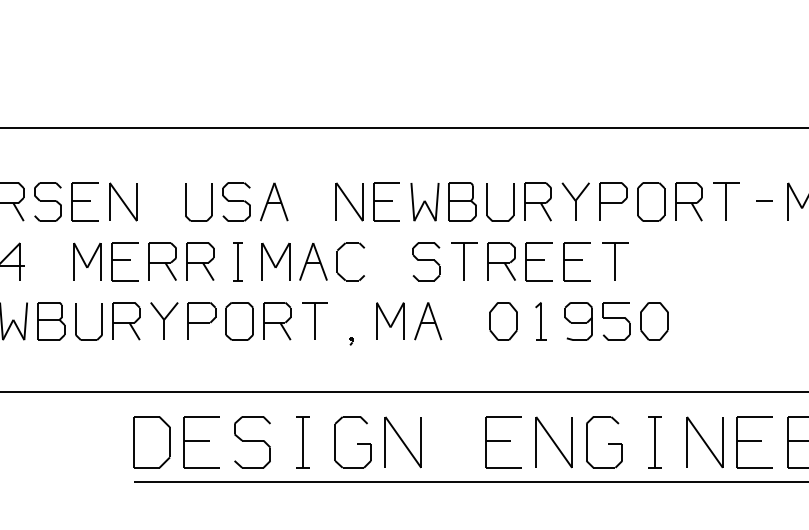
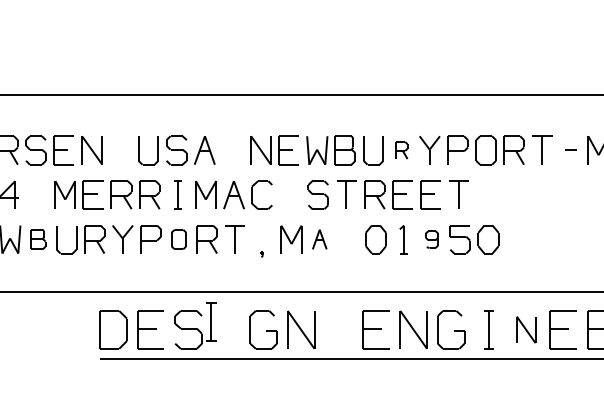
part: (537, 201) -> (401, 150), size x0.6
part: (51, 321) -> (38, 239), size x0.7
part: (239, 321) -> (178, 239), size x0.7
part: (428, 321) -> (319, 239), size x0.7
part: (578, 321) -> (431, 239), size x0.6
part: (302, 442) -> (210, 321), moved
part: (704, 442) -> (525, 329), size x0.7

